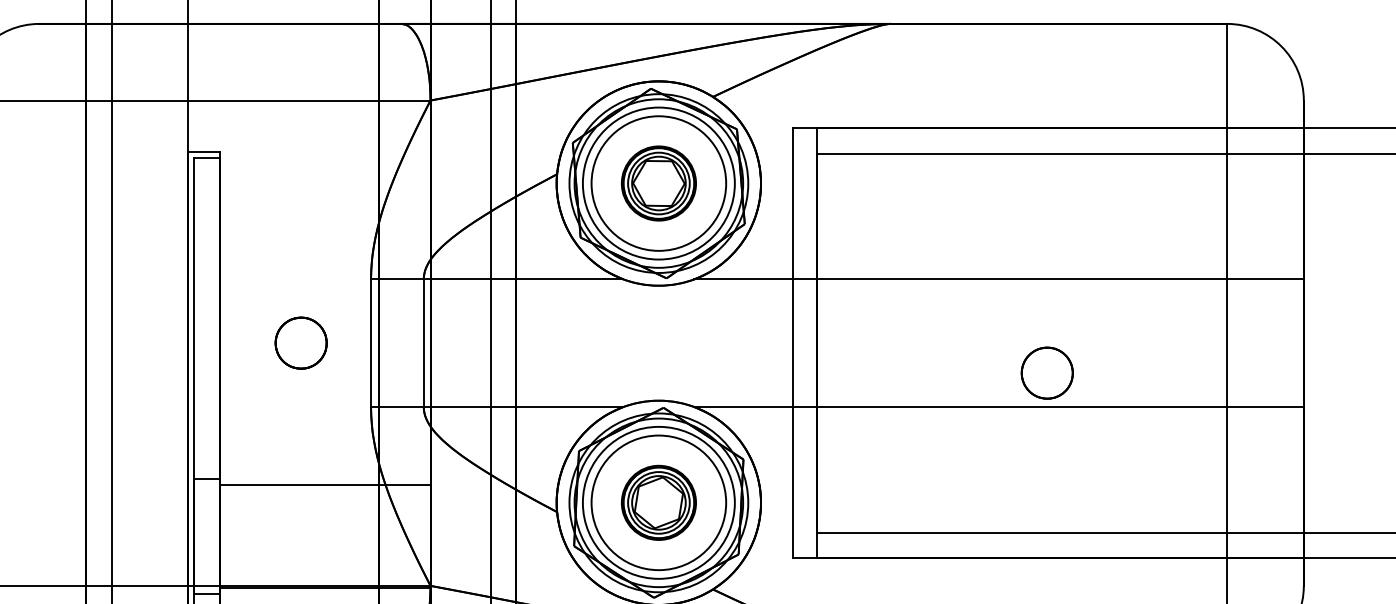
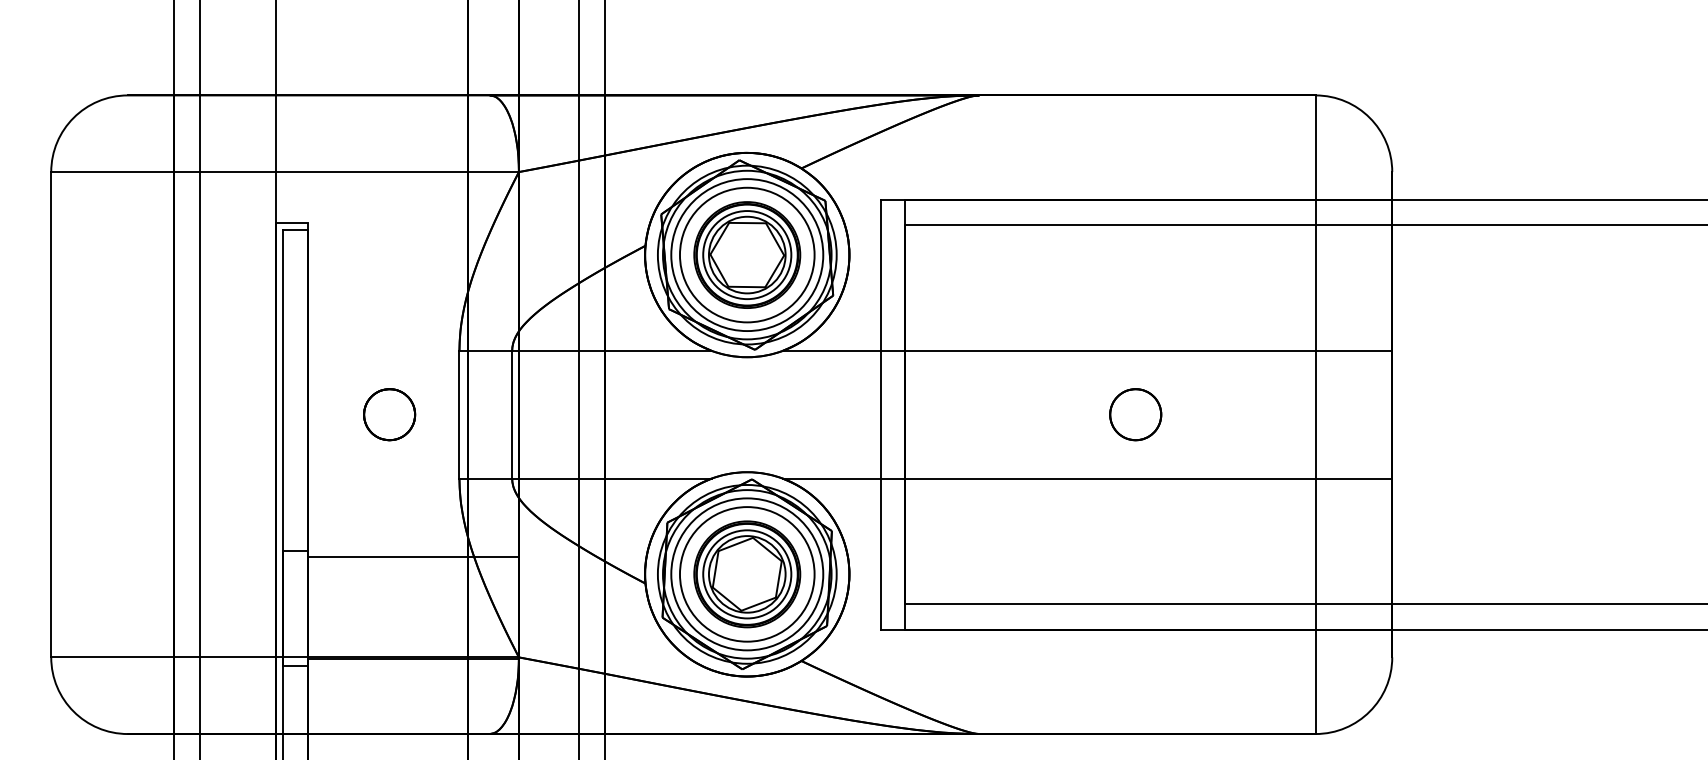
part: (659, 182) -> (747, 254), size x1.43
circle: (1047, 372) -> (1135, 414), moved
part: (659, 502) -> (747, 574), size x1.43

